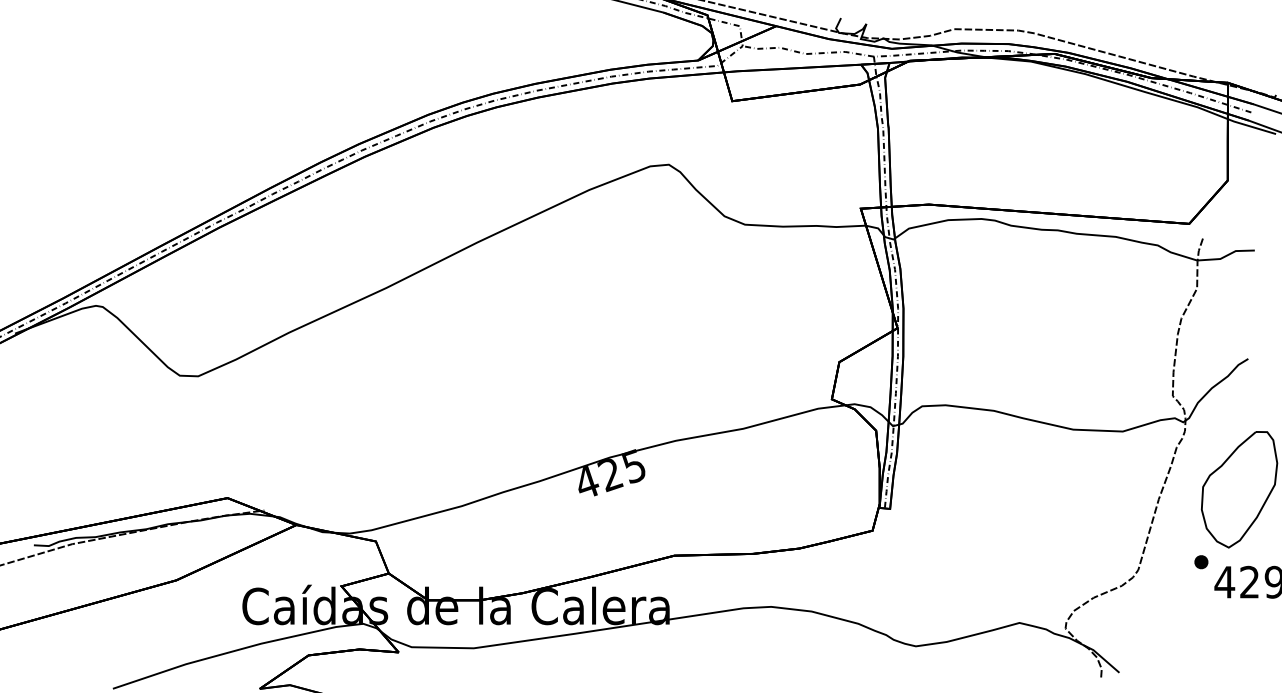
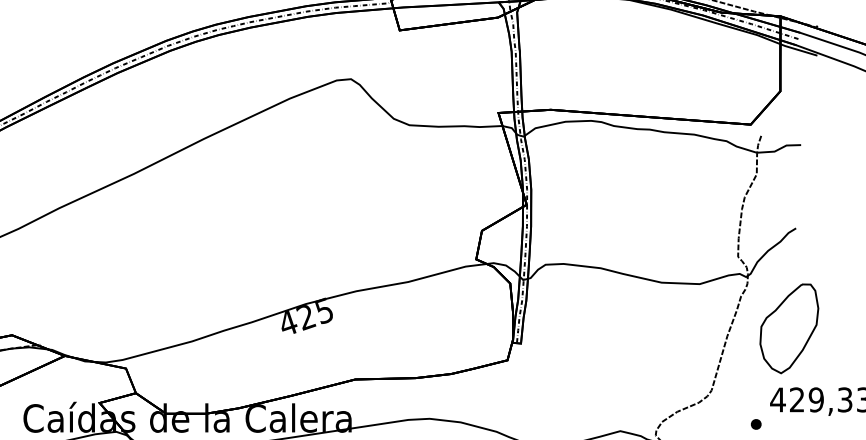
part: (1201, 562) -> (756, 424), moved

